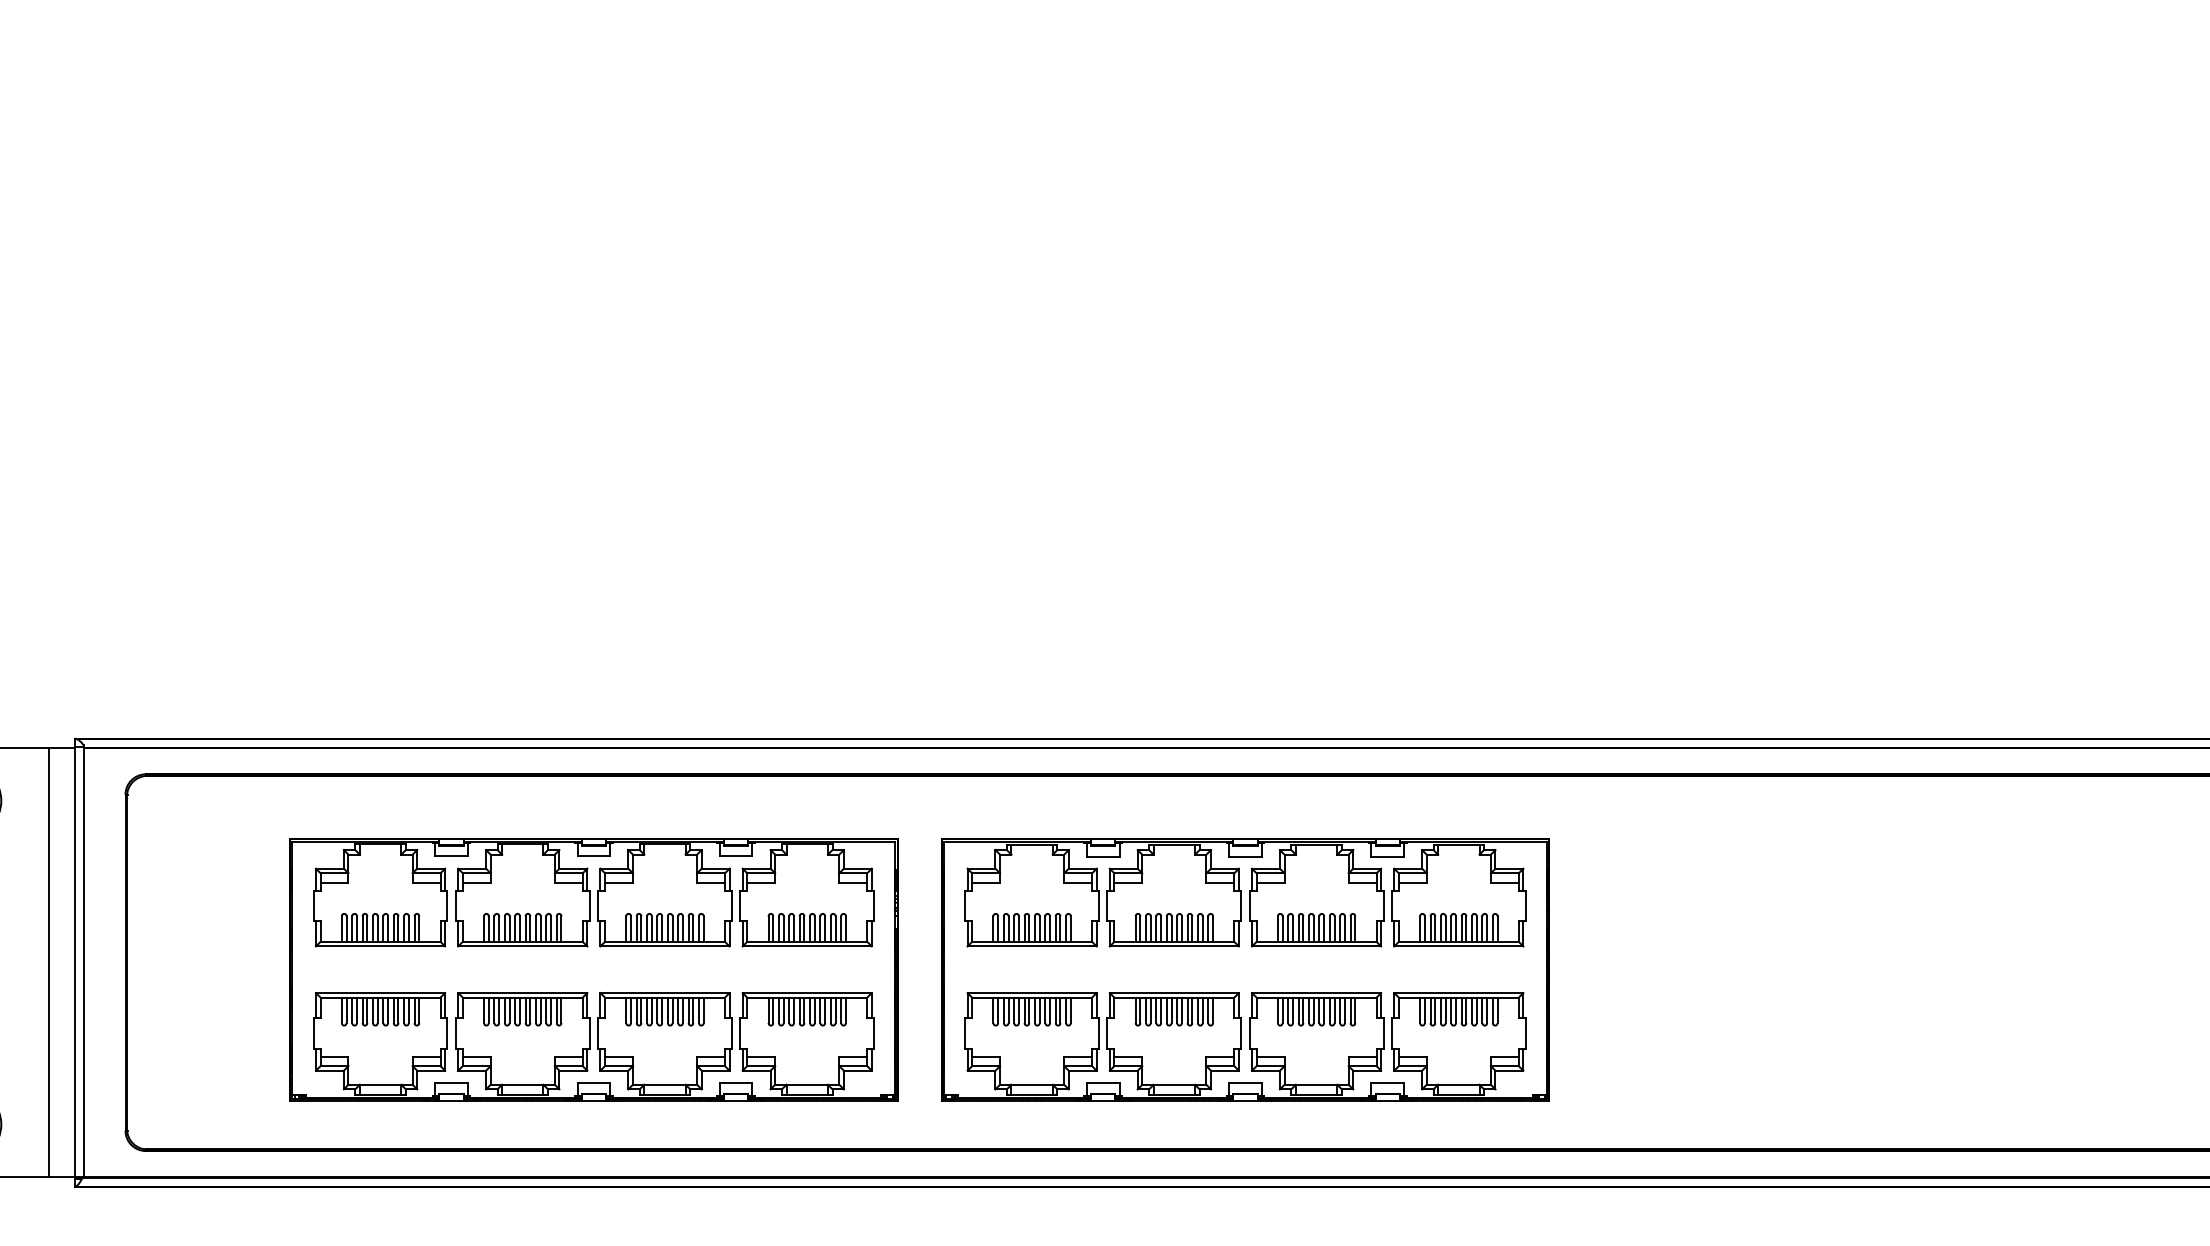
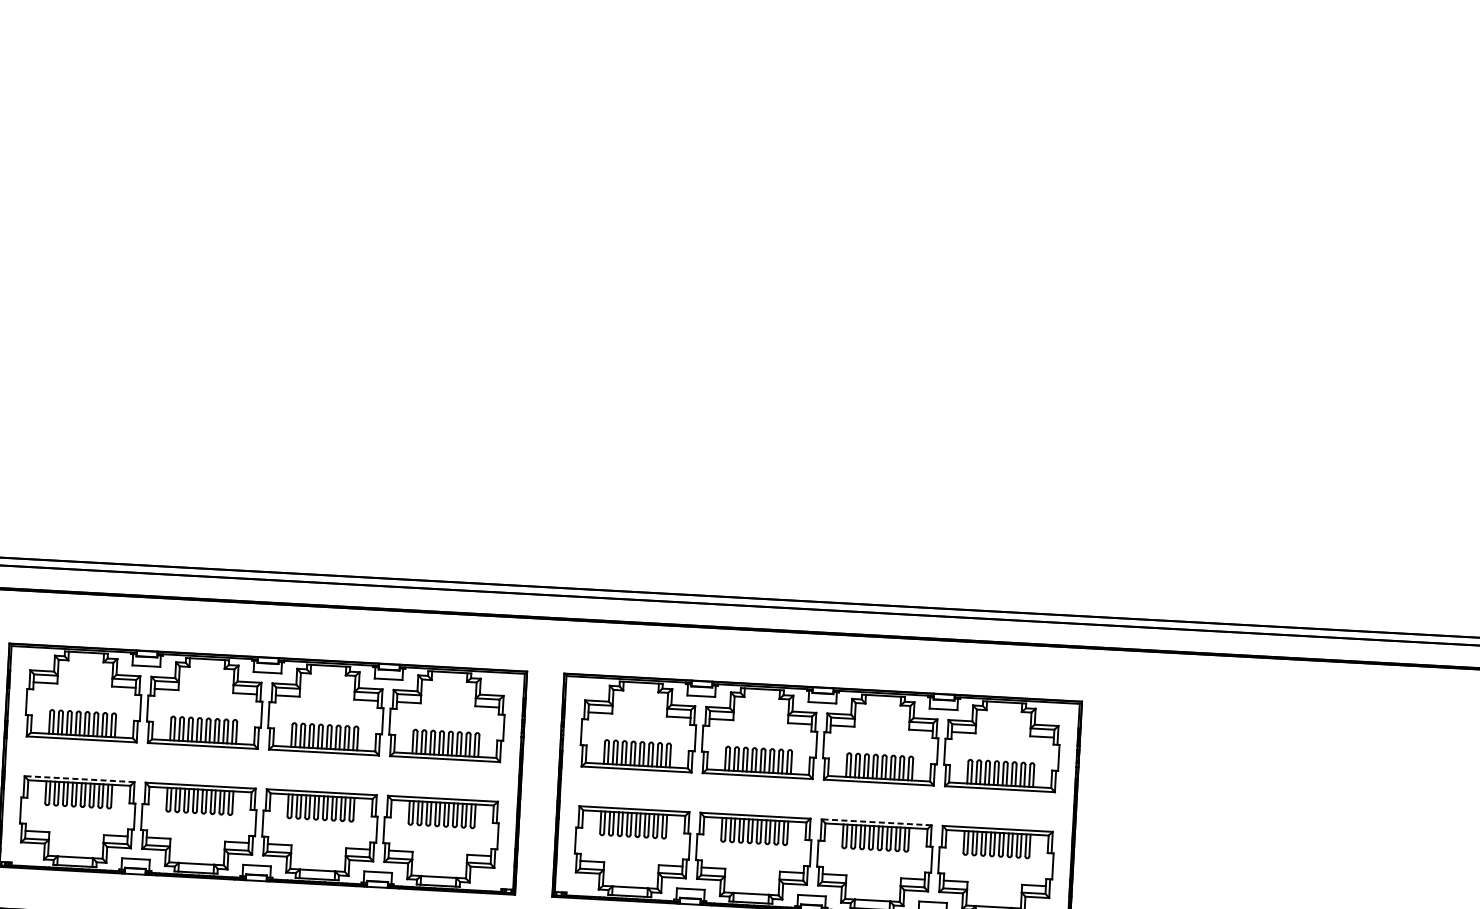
line: (380, 993) -> (79, 779), solid -> dashed
line: (1316, 993) -> (876, 822), solid -> dashed

